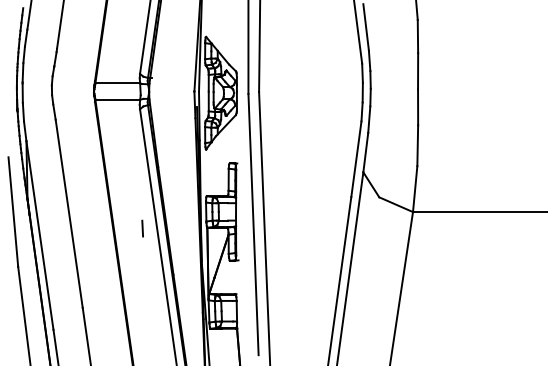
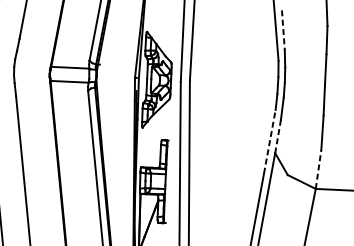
line: (366, 27) -> (283, 30), solid -> dashed
line: (365, 152) -> (277, 136), solid -> dashed
line: (356, 158) -> (269, 141), solid -> dashed
line: (415, 188) -> (318, 169), solid -> dashed
line: (142, 228) -> (85, 192), removed

